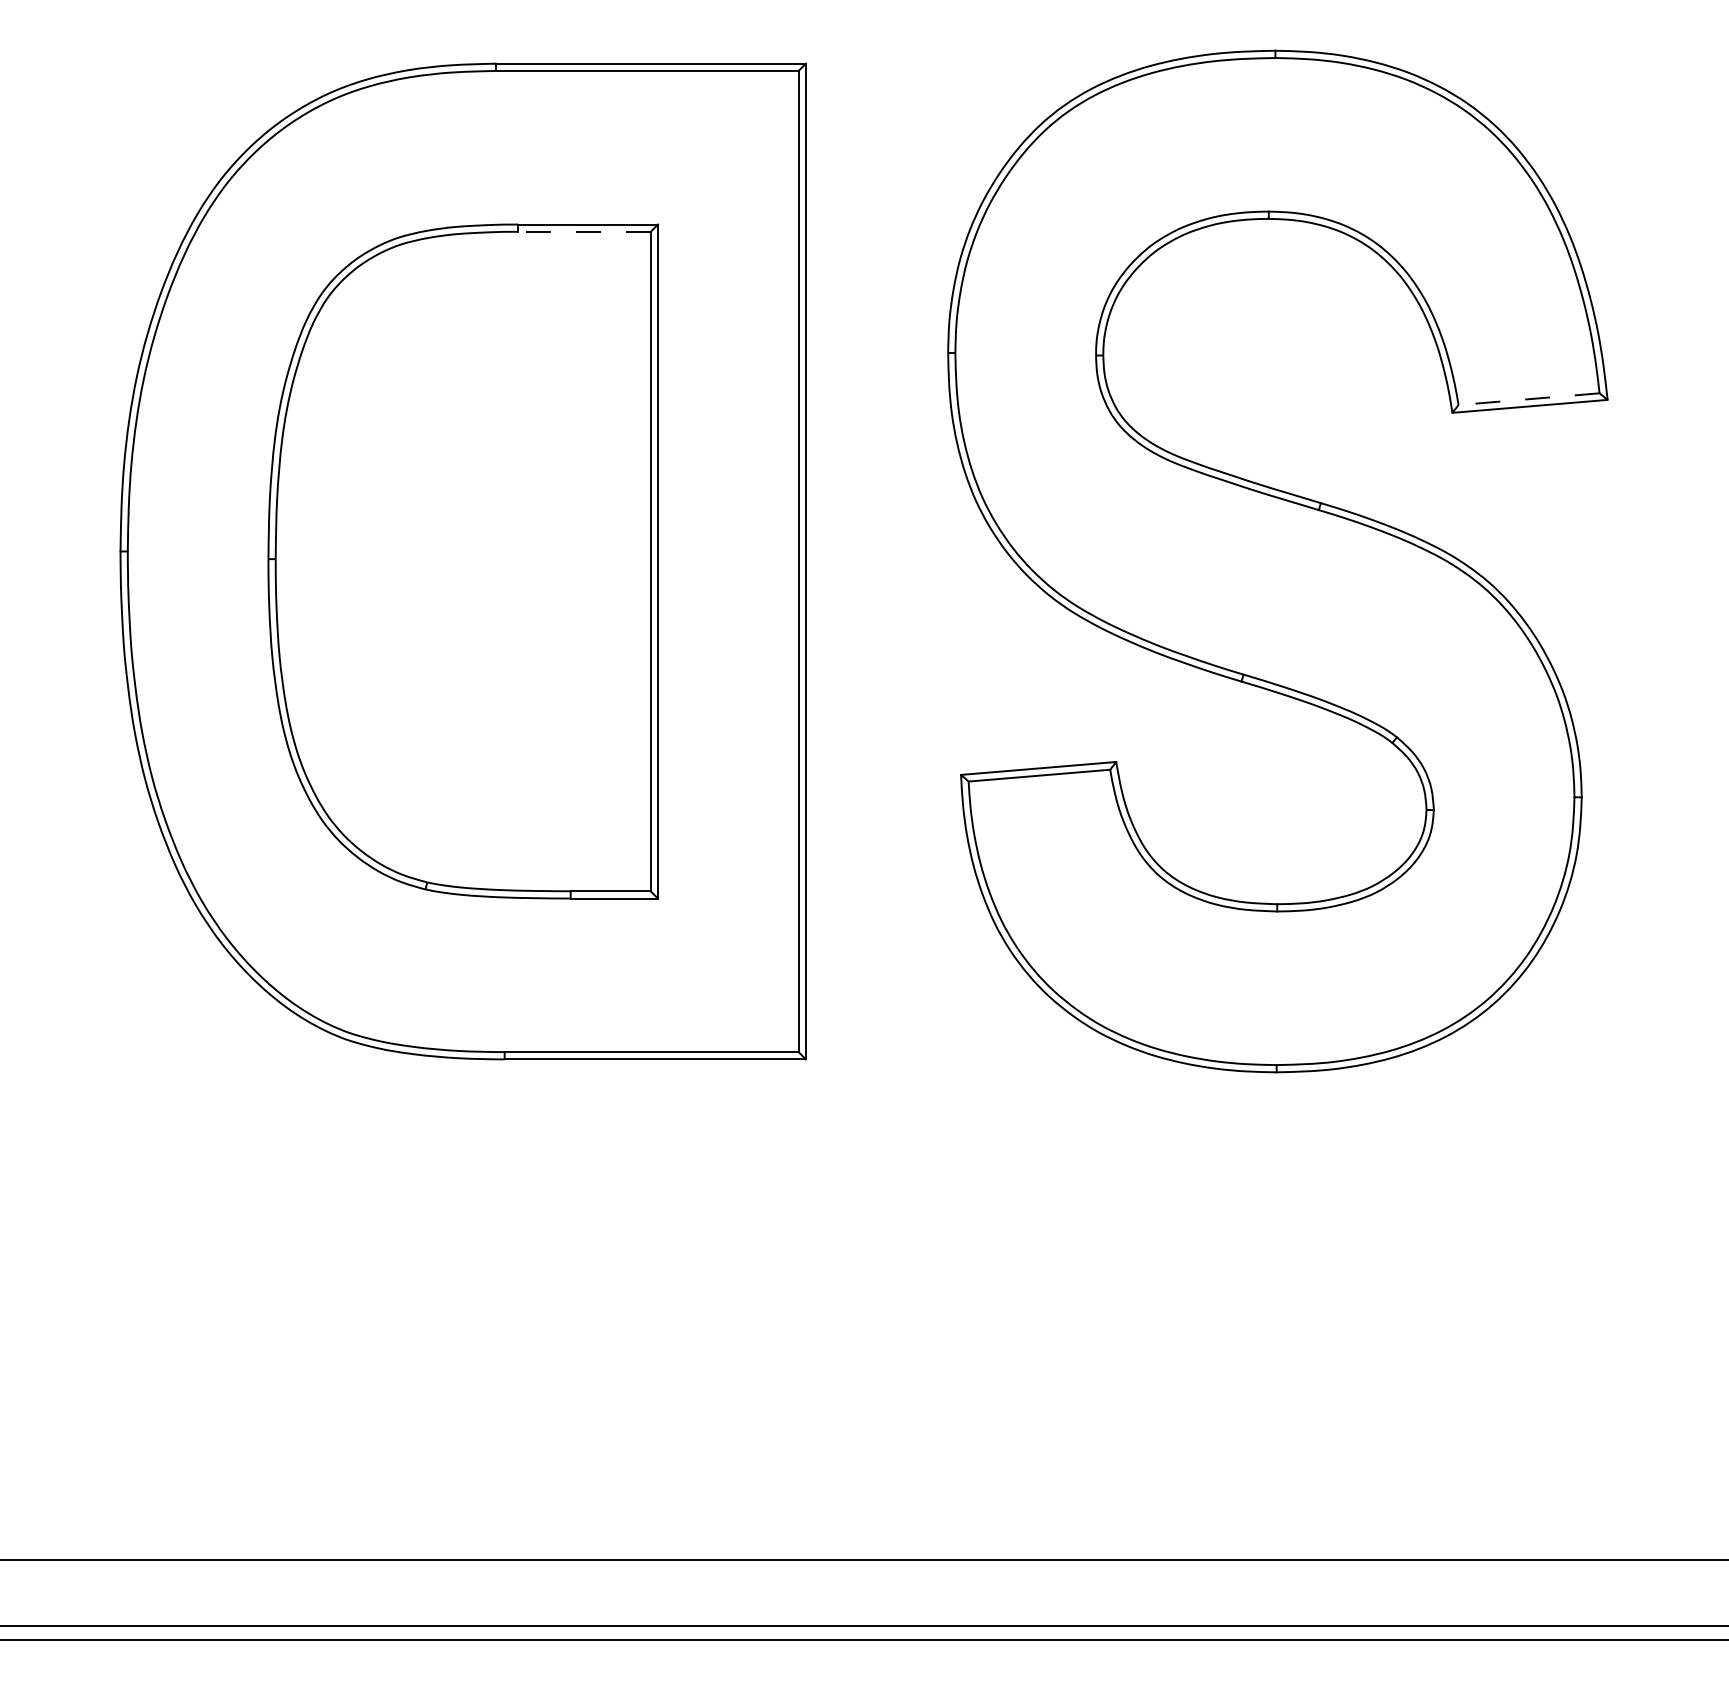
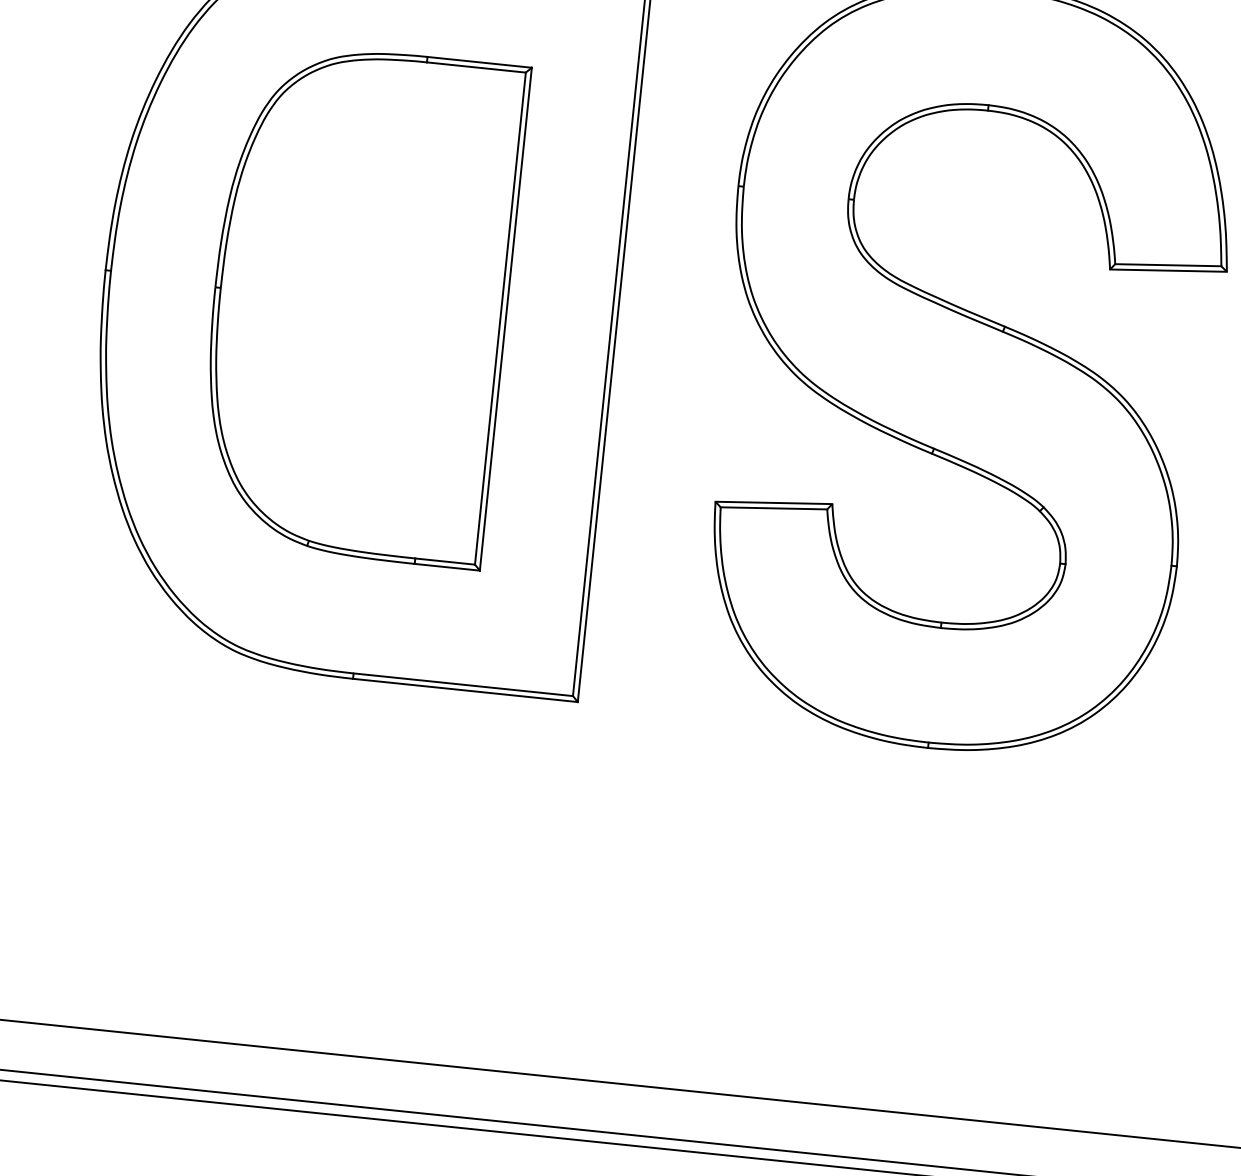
line: (583, 231) -> (475, 67), dashed -> solid
line: (1529, 399) -> (1168, 265), dashed -> solid

